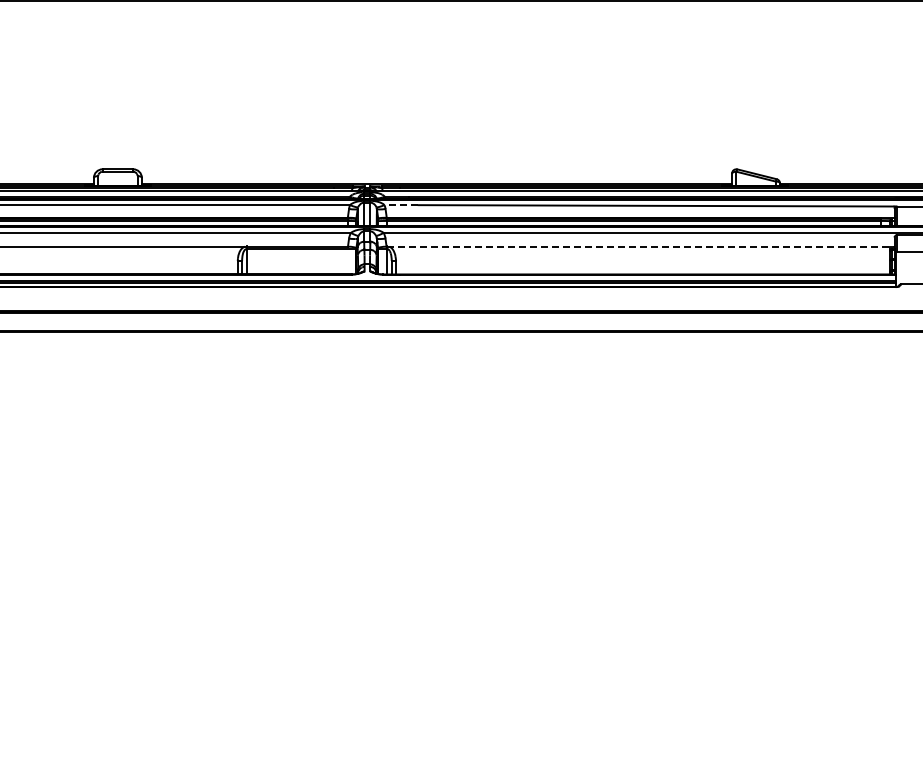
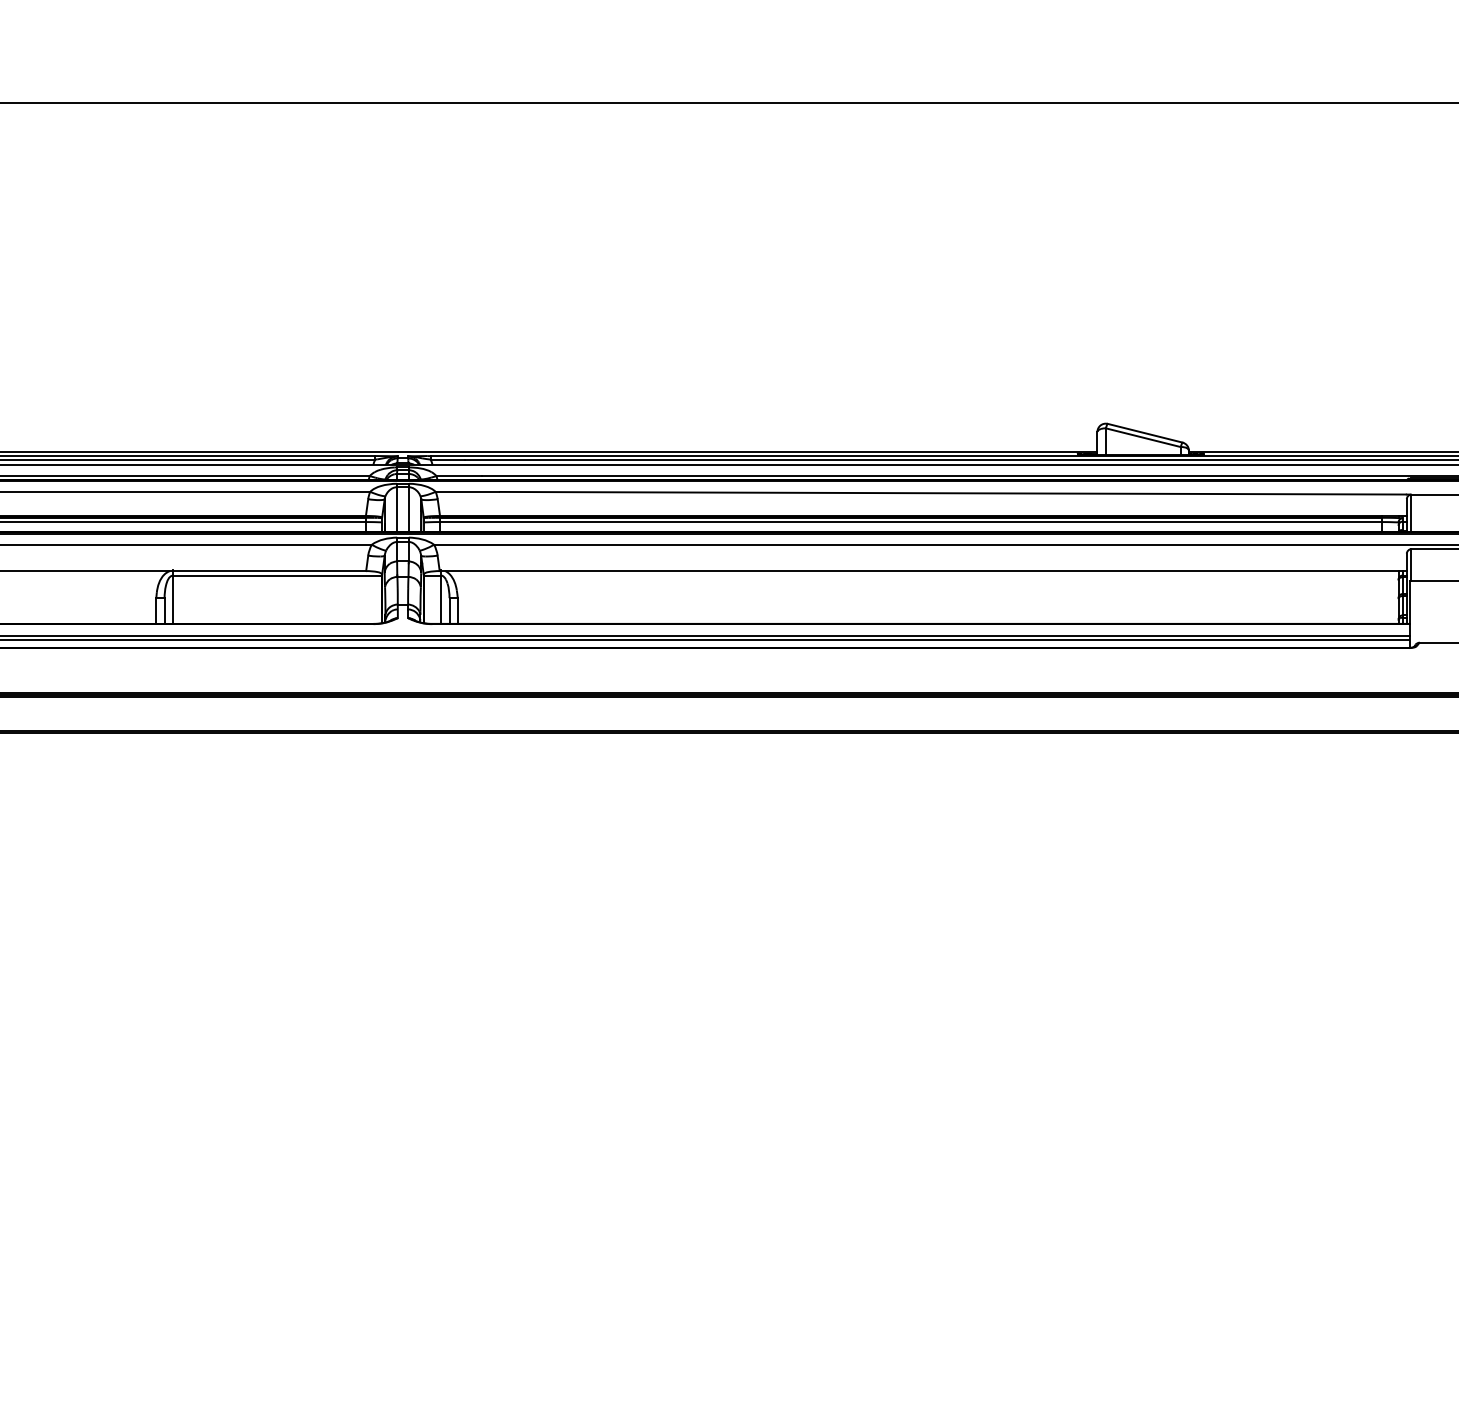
line: (401, 205) -> (468, 492), dashed -> solid
line: (640, 246) -> (923, 570), dashed -> solid

